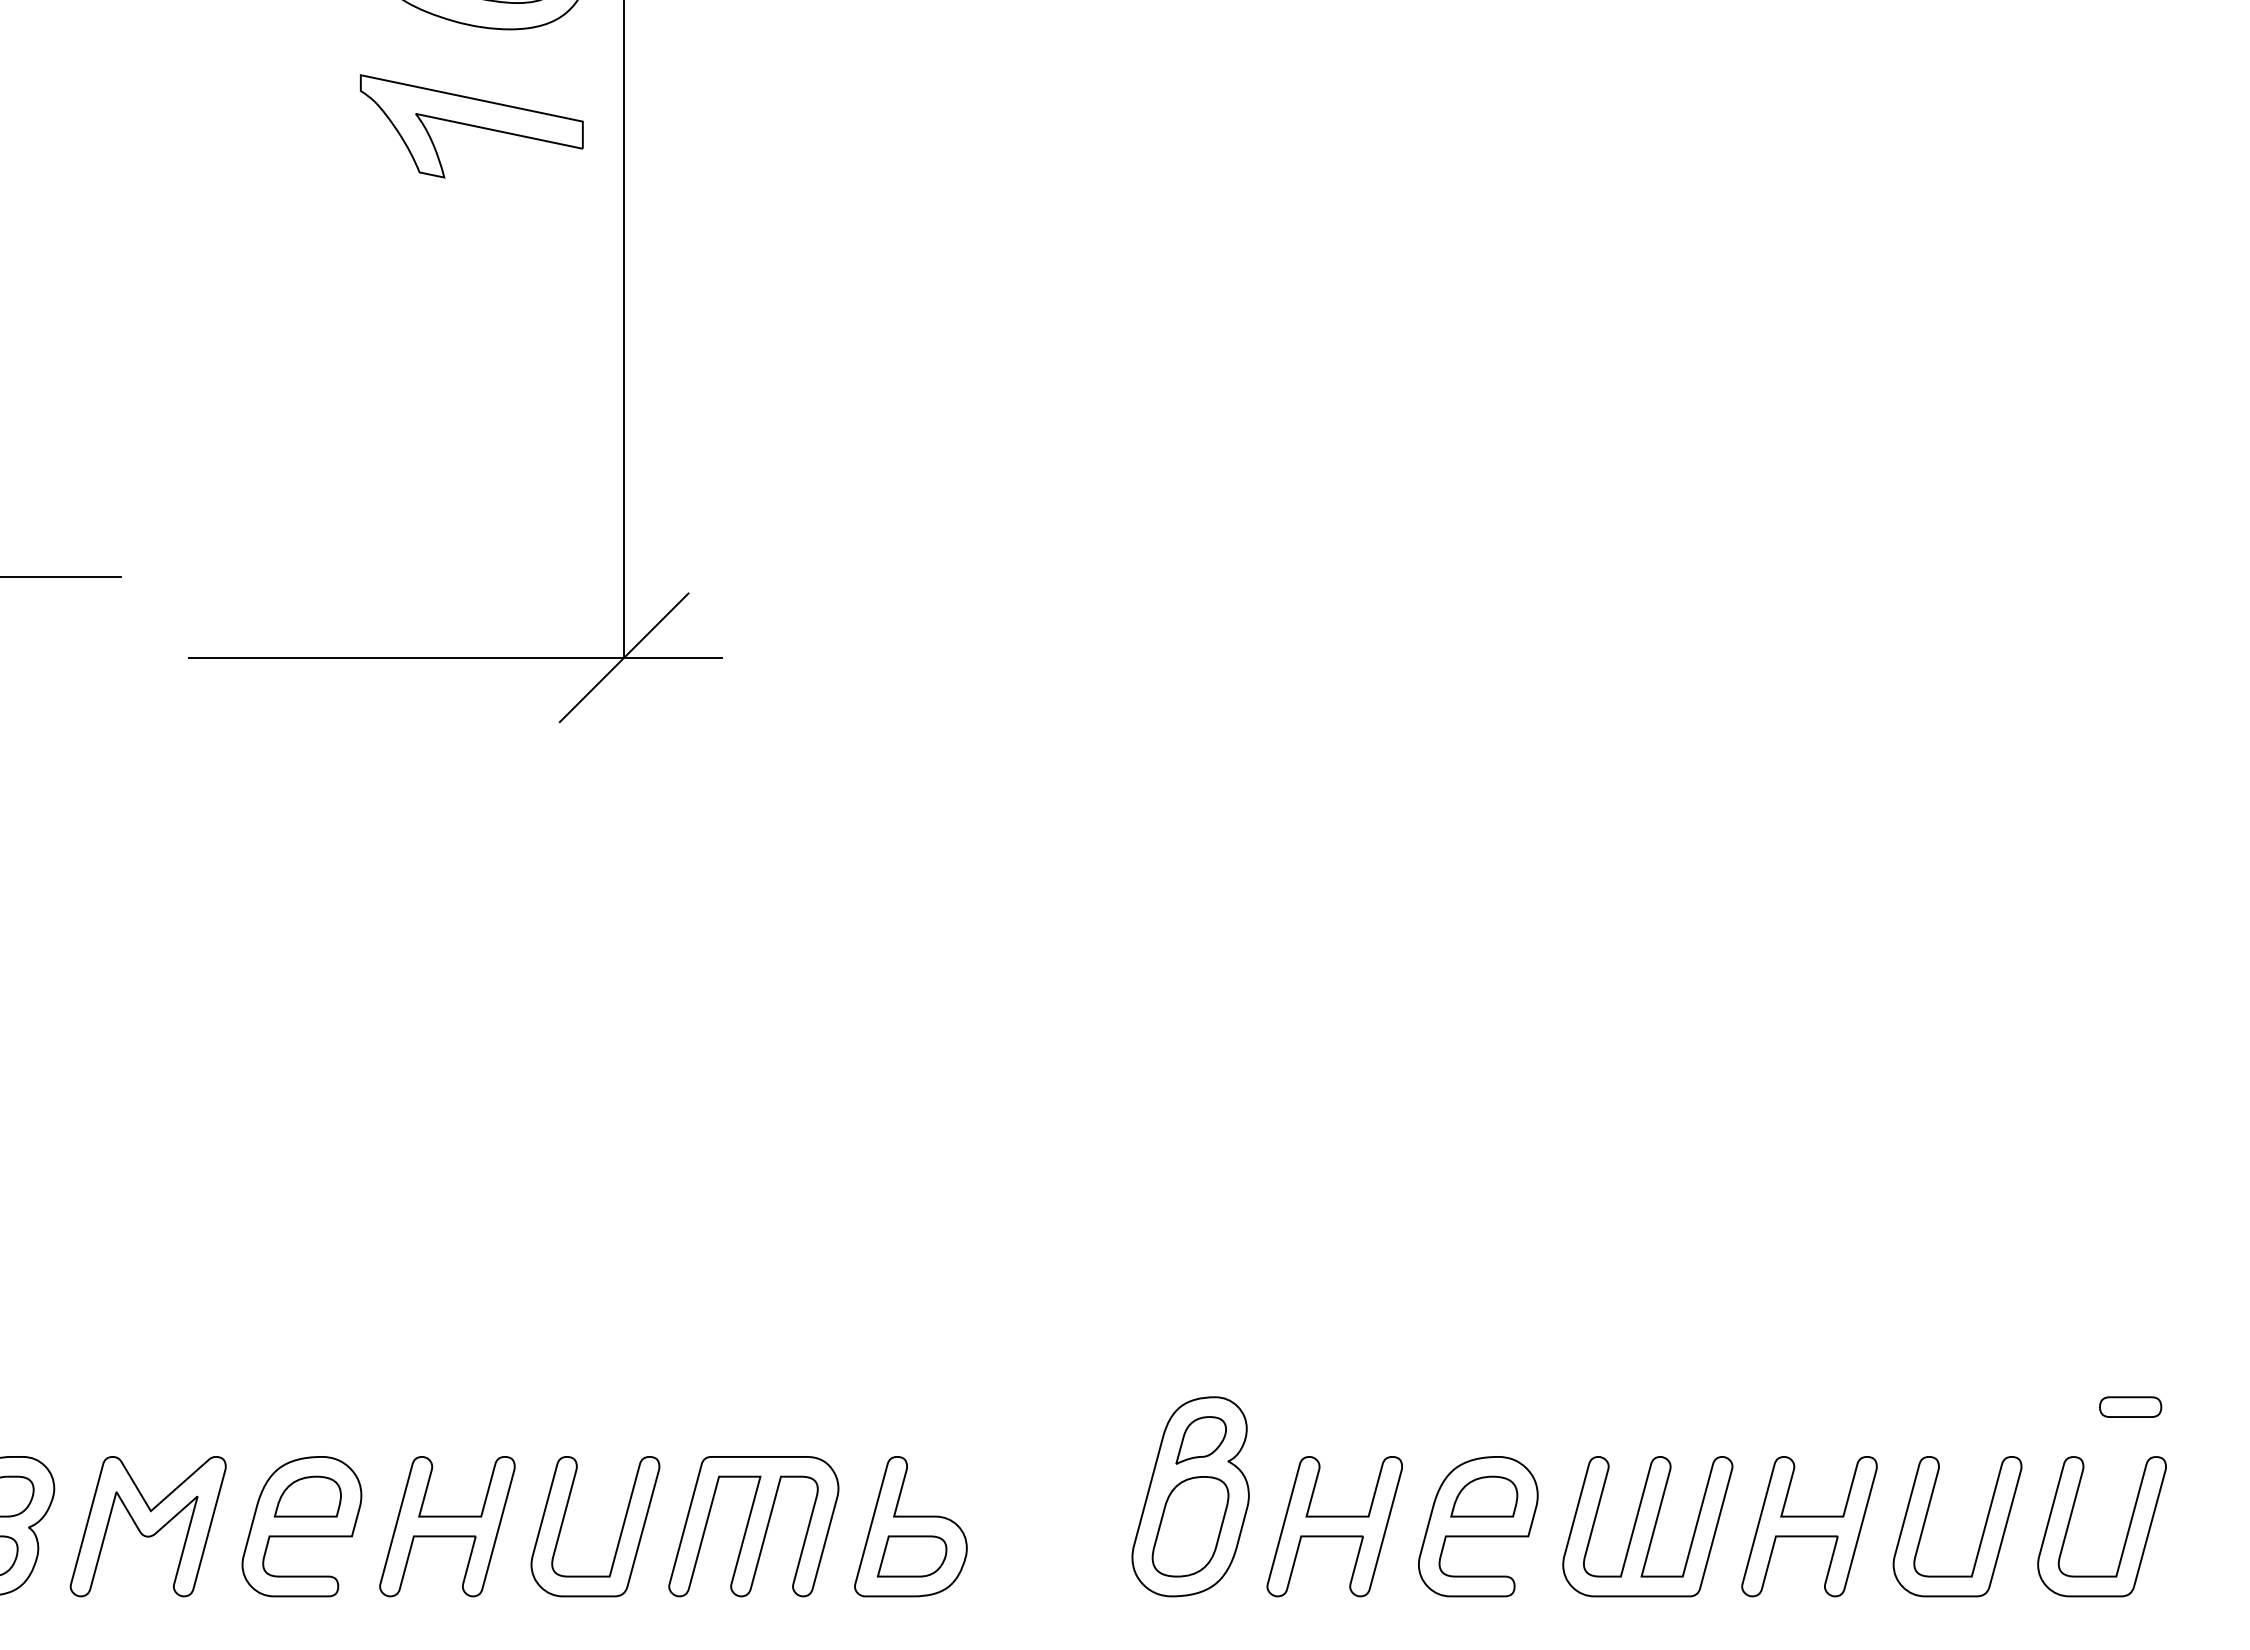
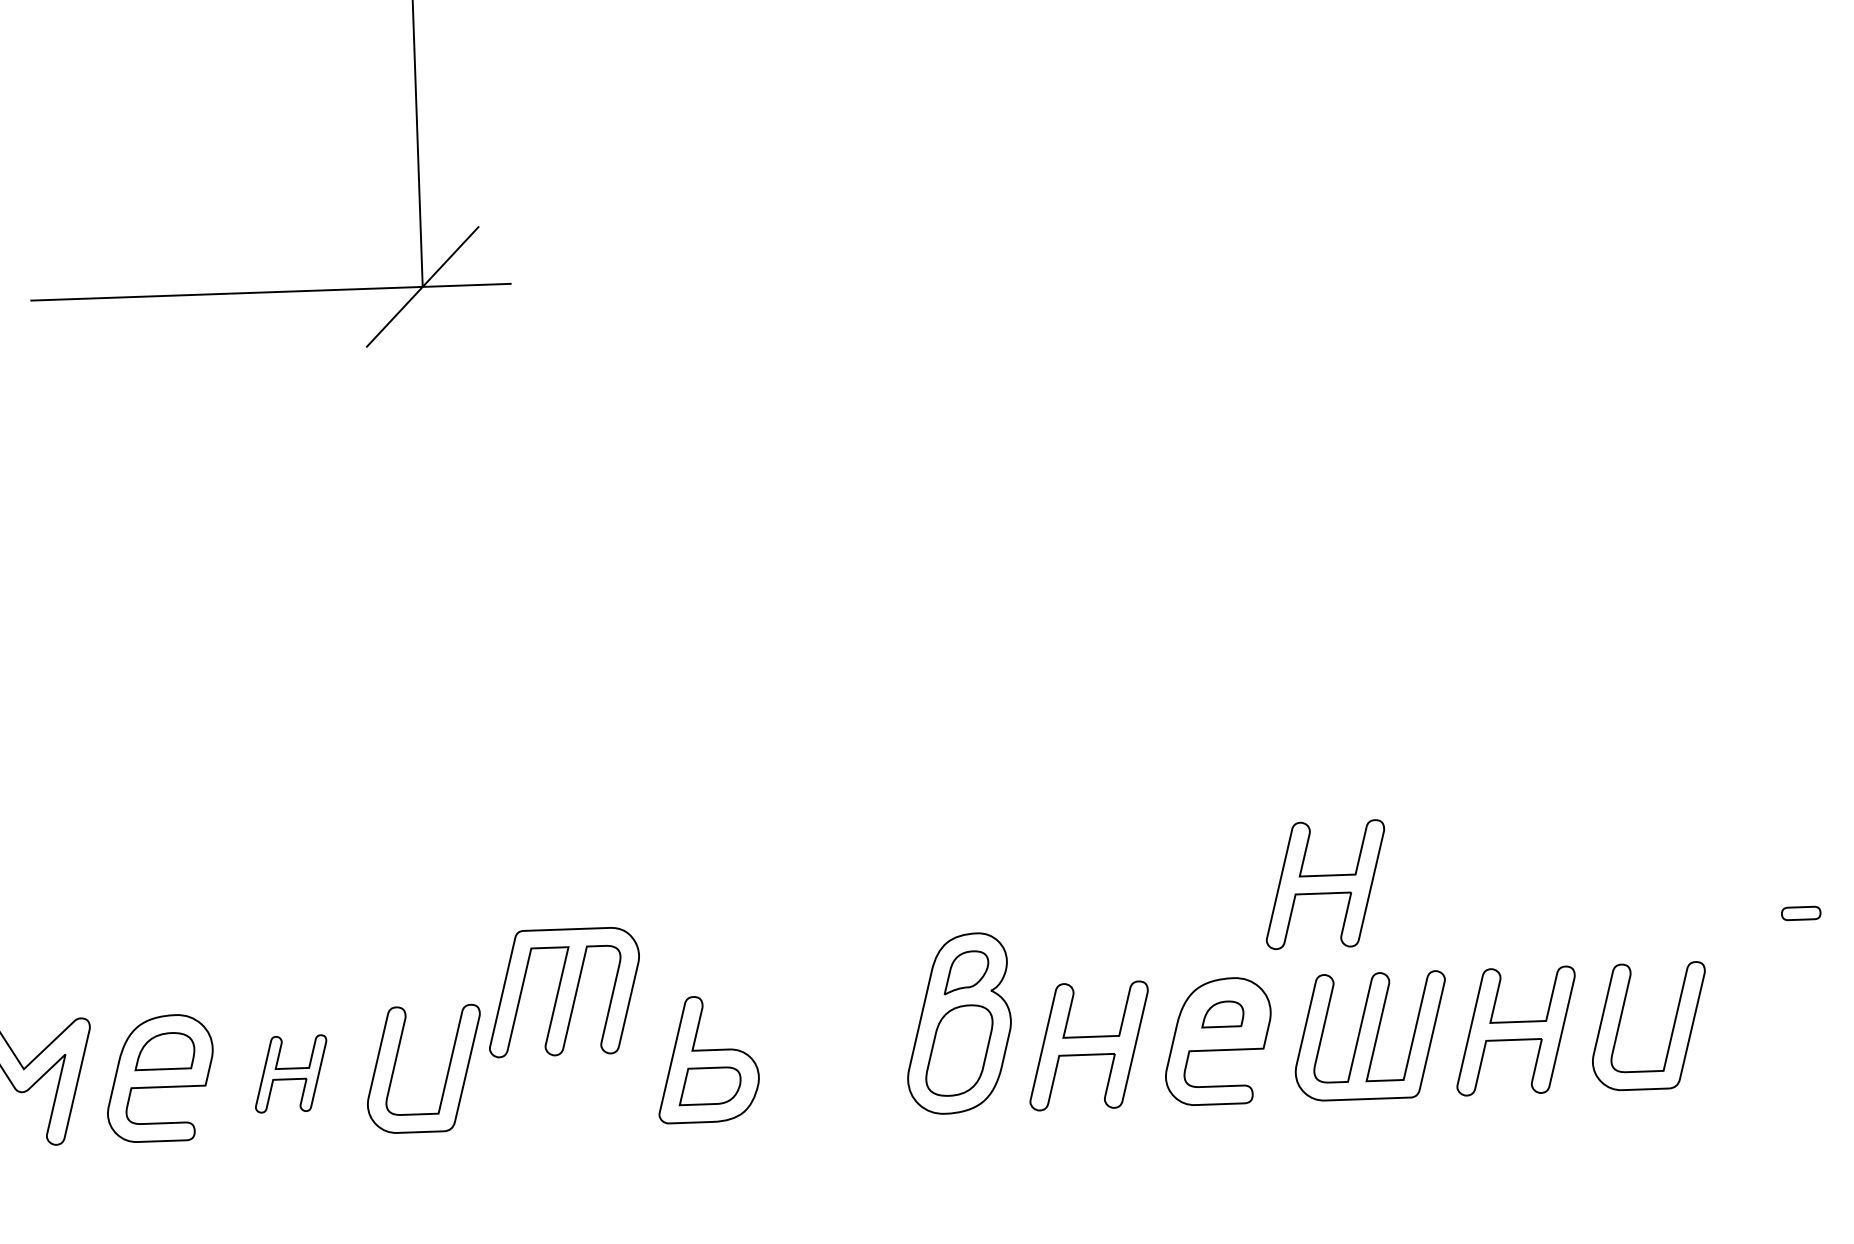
part: (1603, 1356) -> (1325, 884), added
part: (2130, 1406) -> (1800, 912), size x0.7
part: (1484, 1496) -> (1222, 1014), size x0.7
part: (447, 1526) -> (291, 1073), size x0.6
part: (753, 1526) -> (563, 992), moved
part: (2126, 1534) -> (1801, 1028), removed

